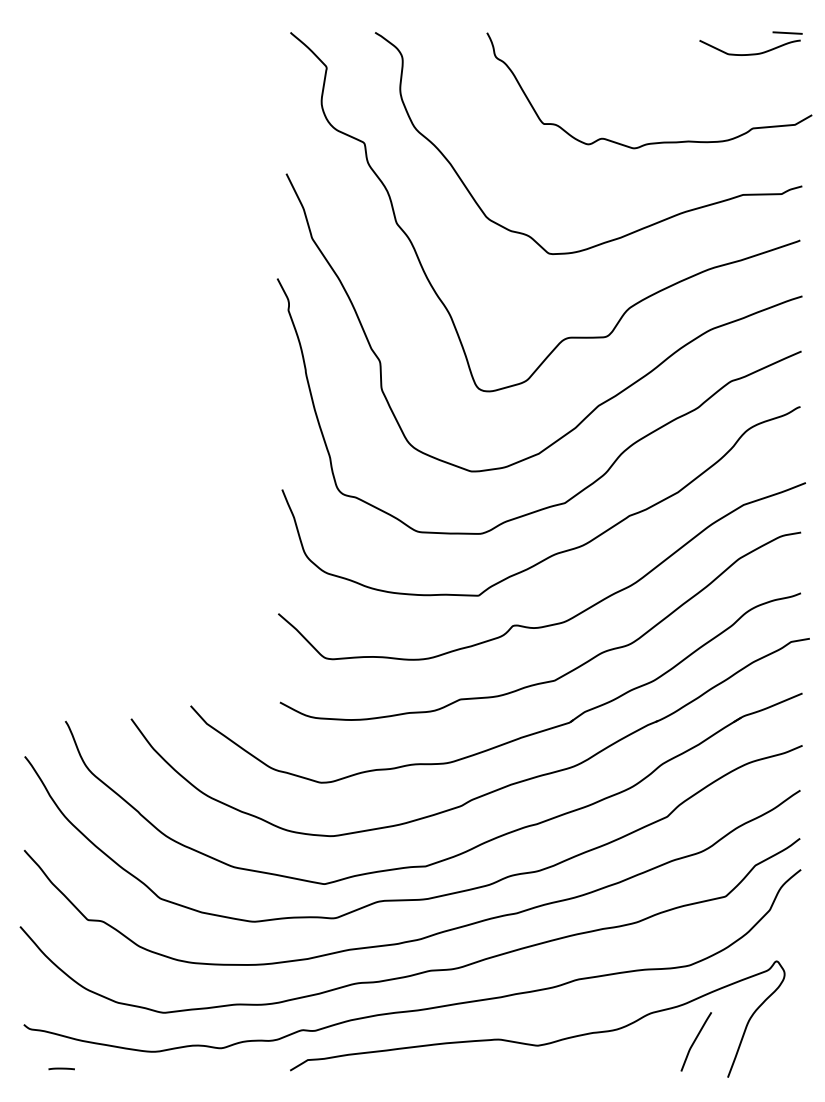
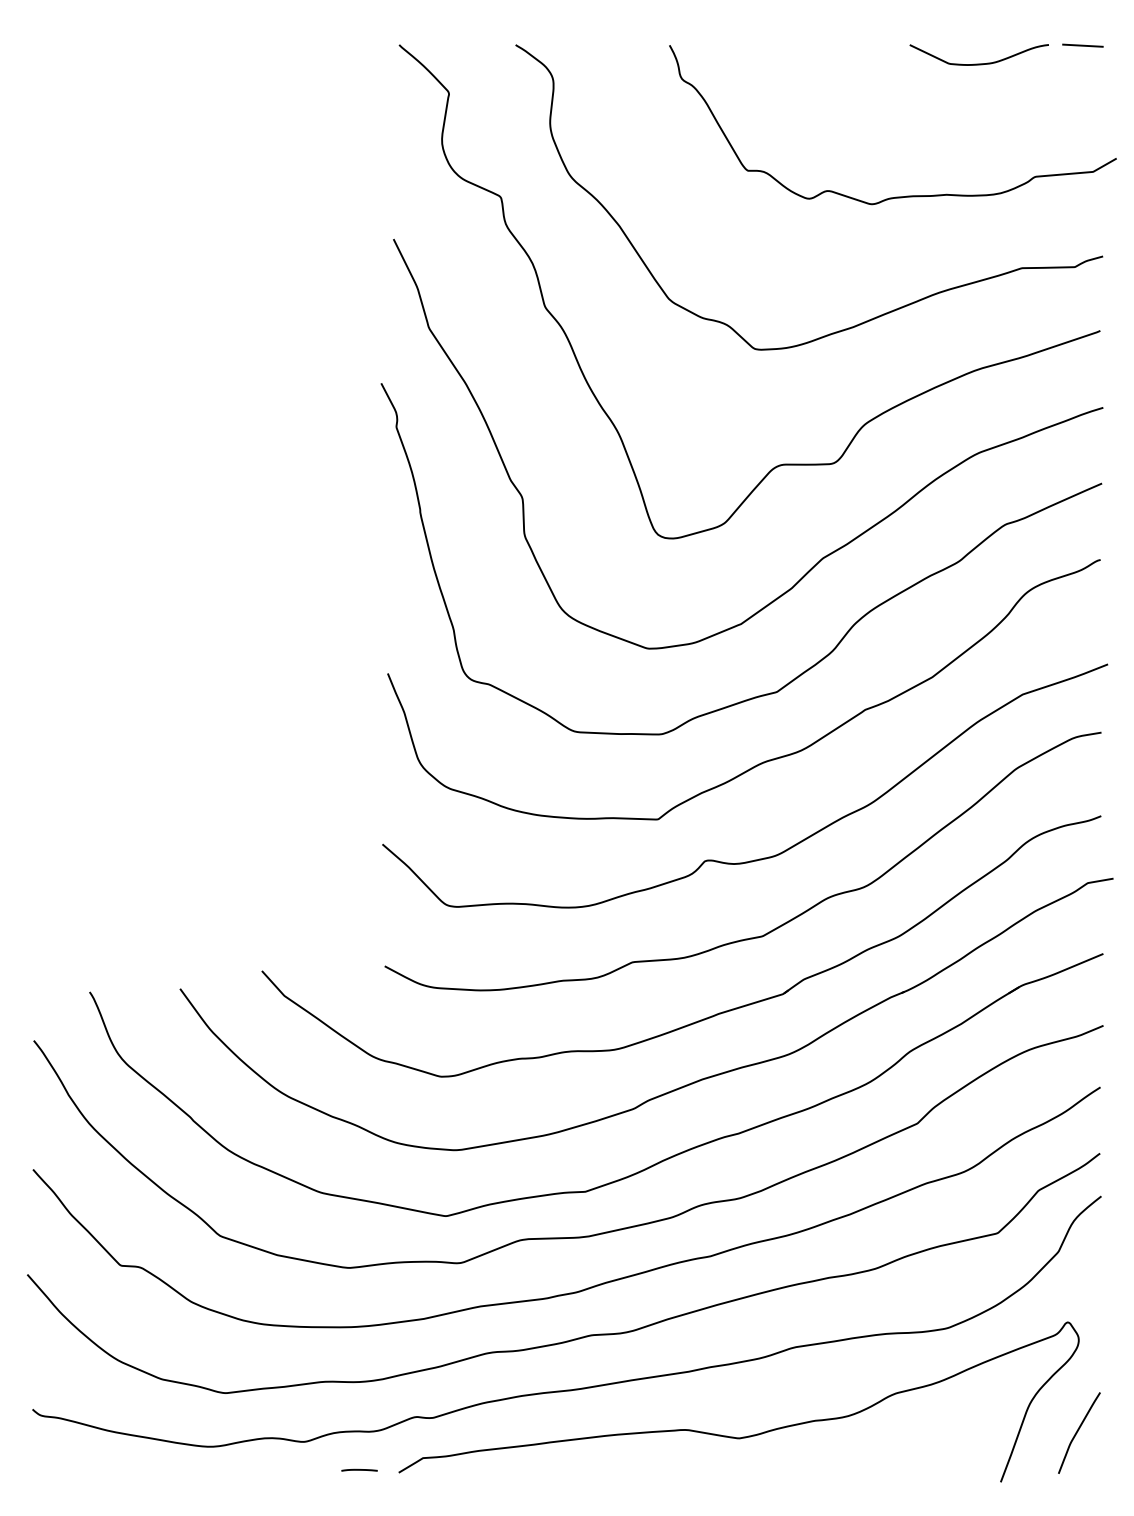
curve: (749, 54) -> (978, 63), moved
curve: (695, 1040) -> (1078, 1431), moved
line: (61, 1068) -> (359, 1469), moved

